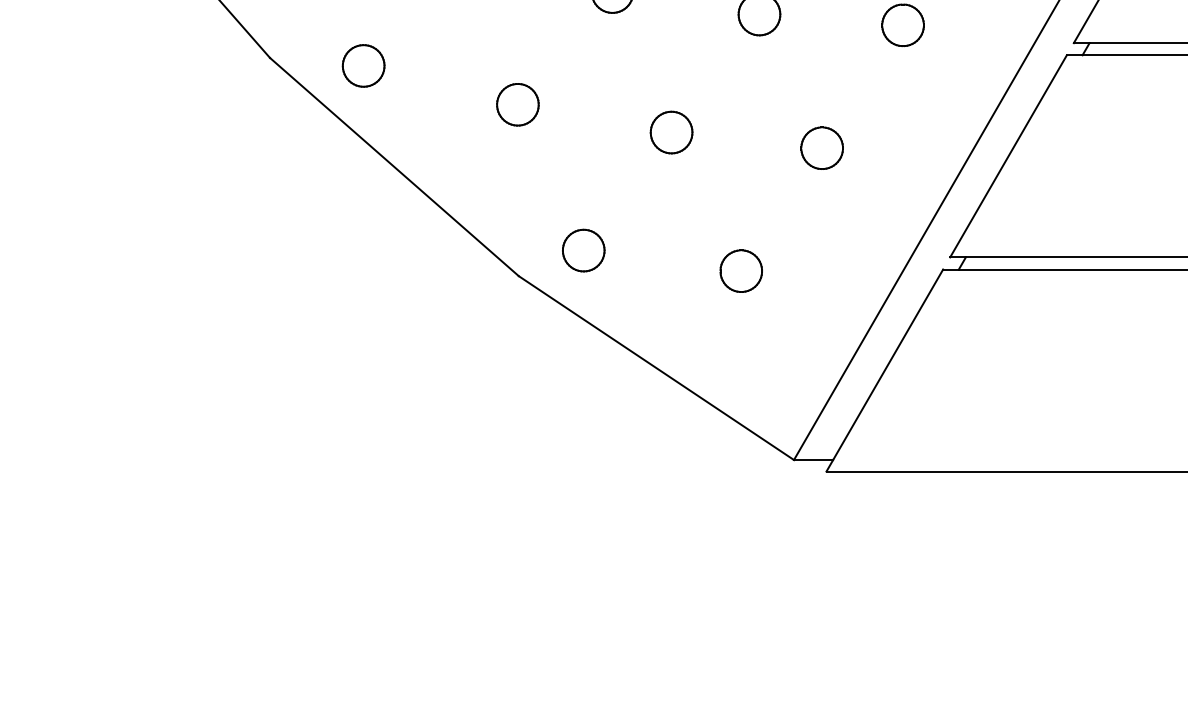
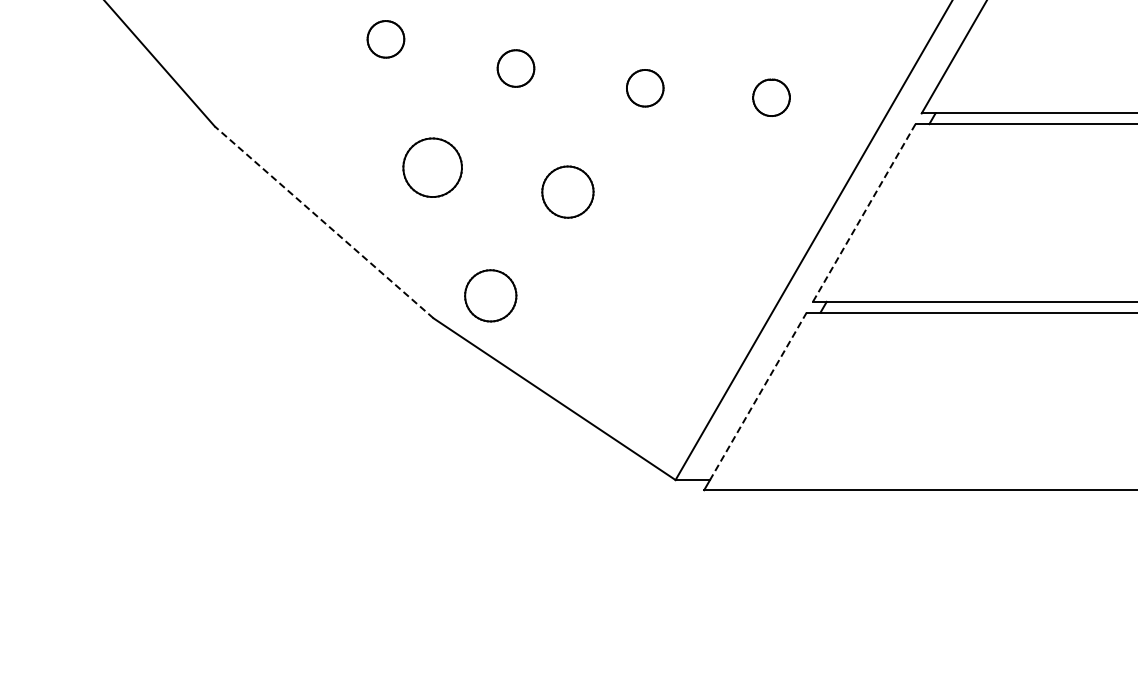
part: (362, 65) -> (296, 133), removed
part: (517, 104) -> (432, 167), size x1.6
part: (671, 131) -> (567, 191), size x1.4
part: (822, 147) -> (700, 205), removed
line: (1008, 156) -> (864, 213), solid -> dashed
line: (394, 167) -> (324, 222), solid -> dashed
part: (583, 250) -> (490, 295), size x1.4
part: (741, 270) -> (629, 313), removed
line: (888, 365) -> (758, 396), solid -> dashed

